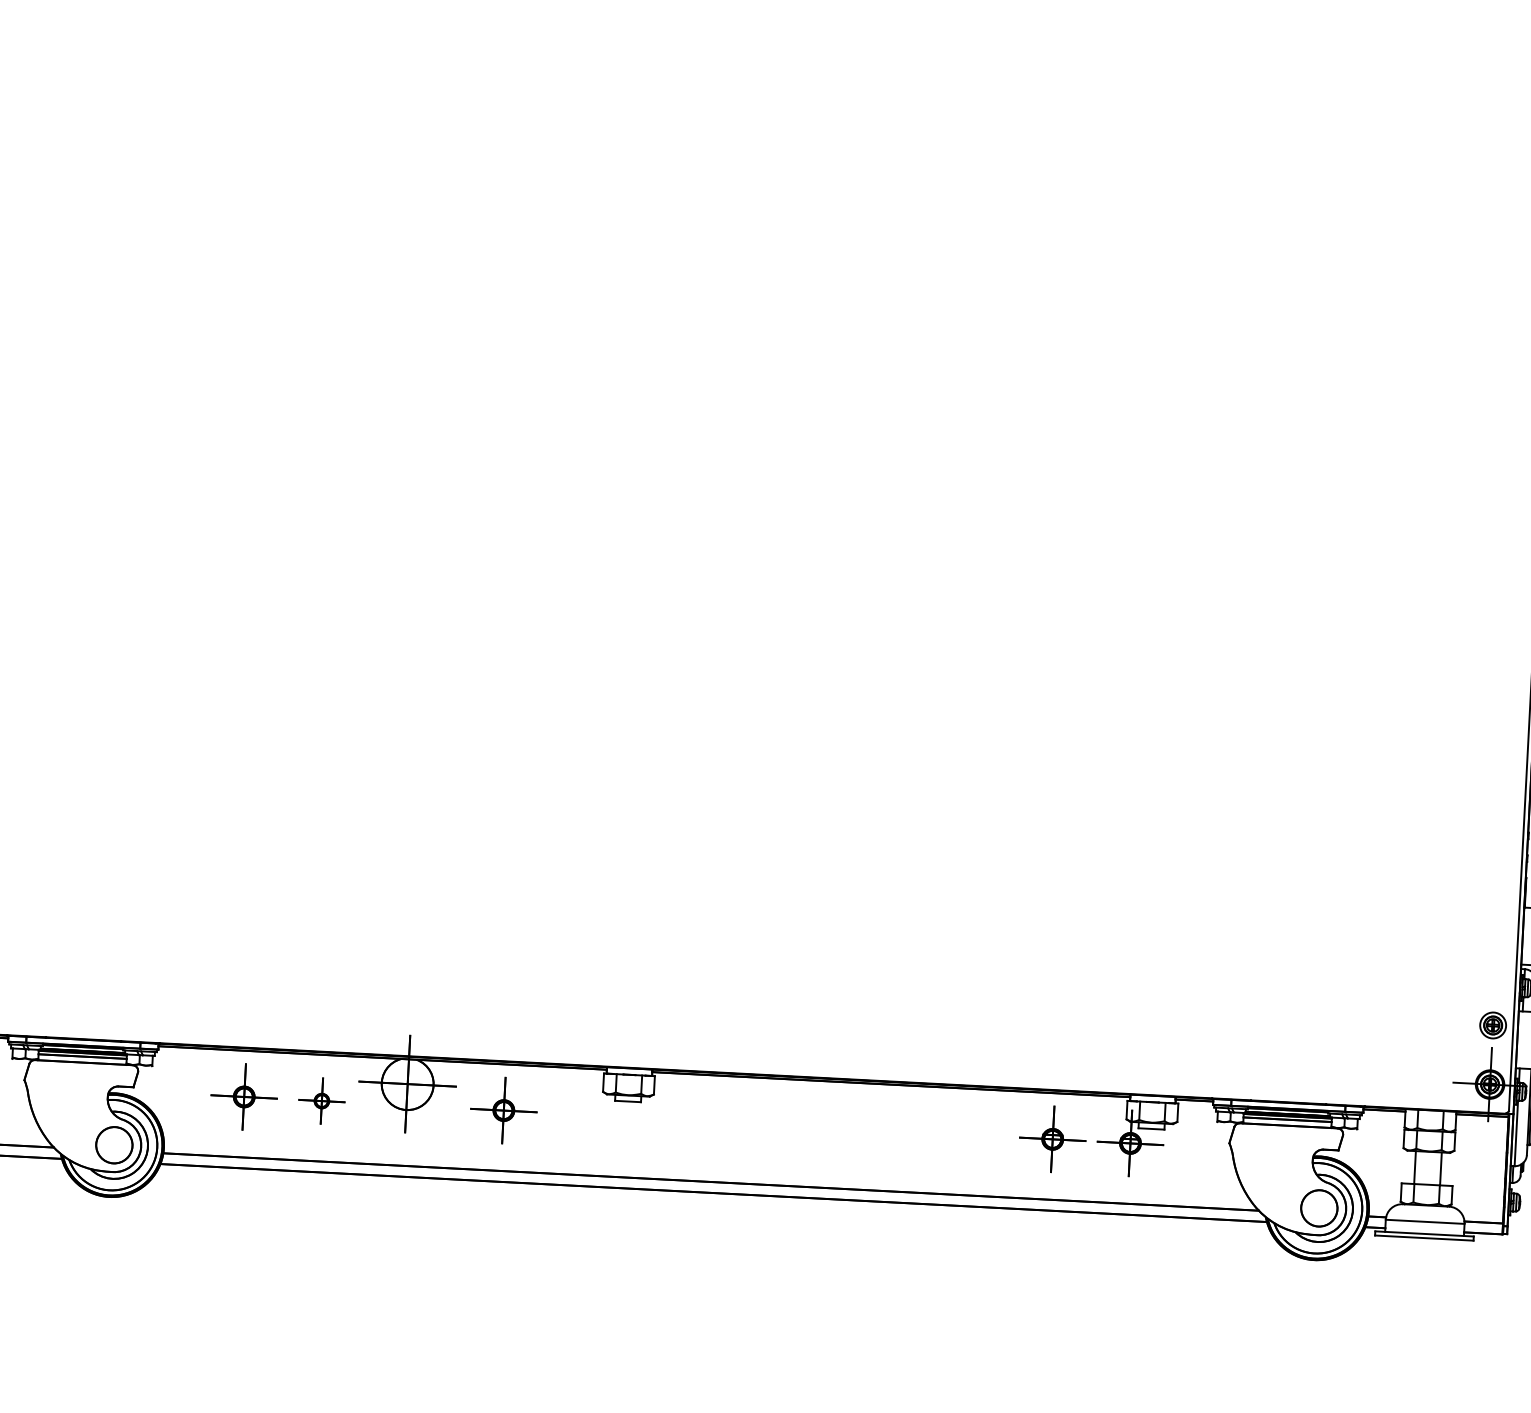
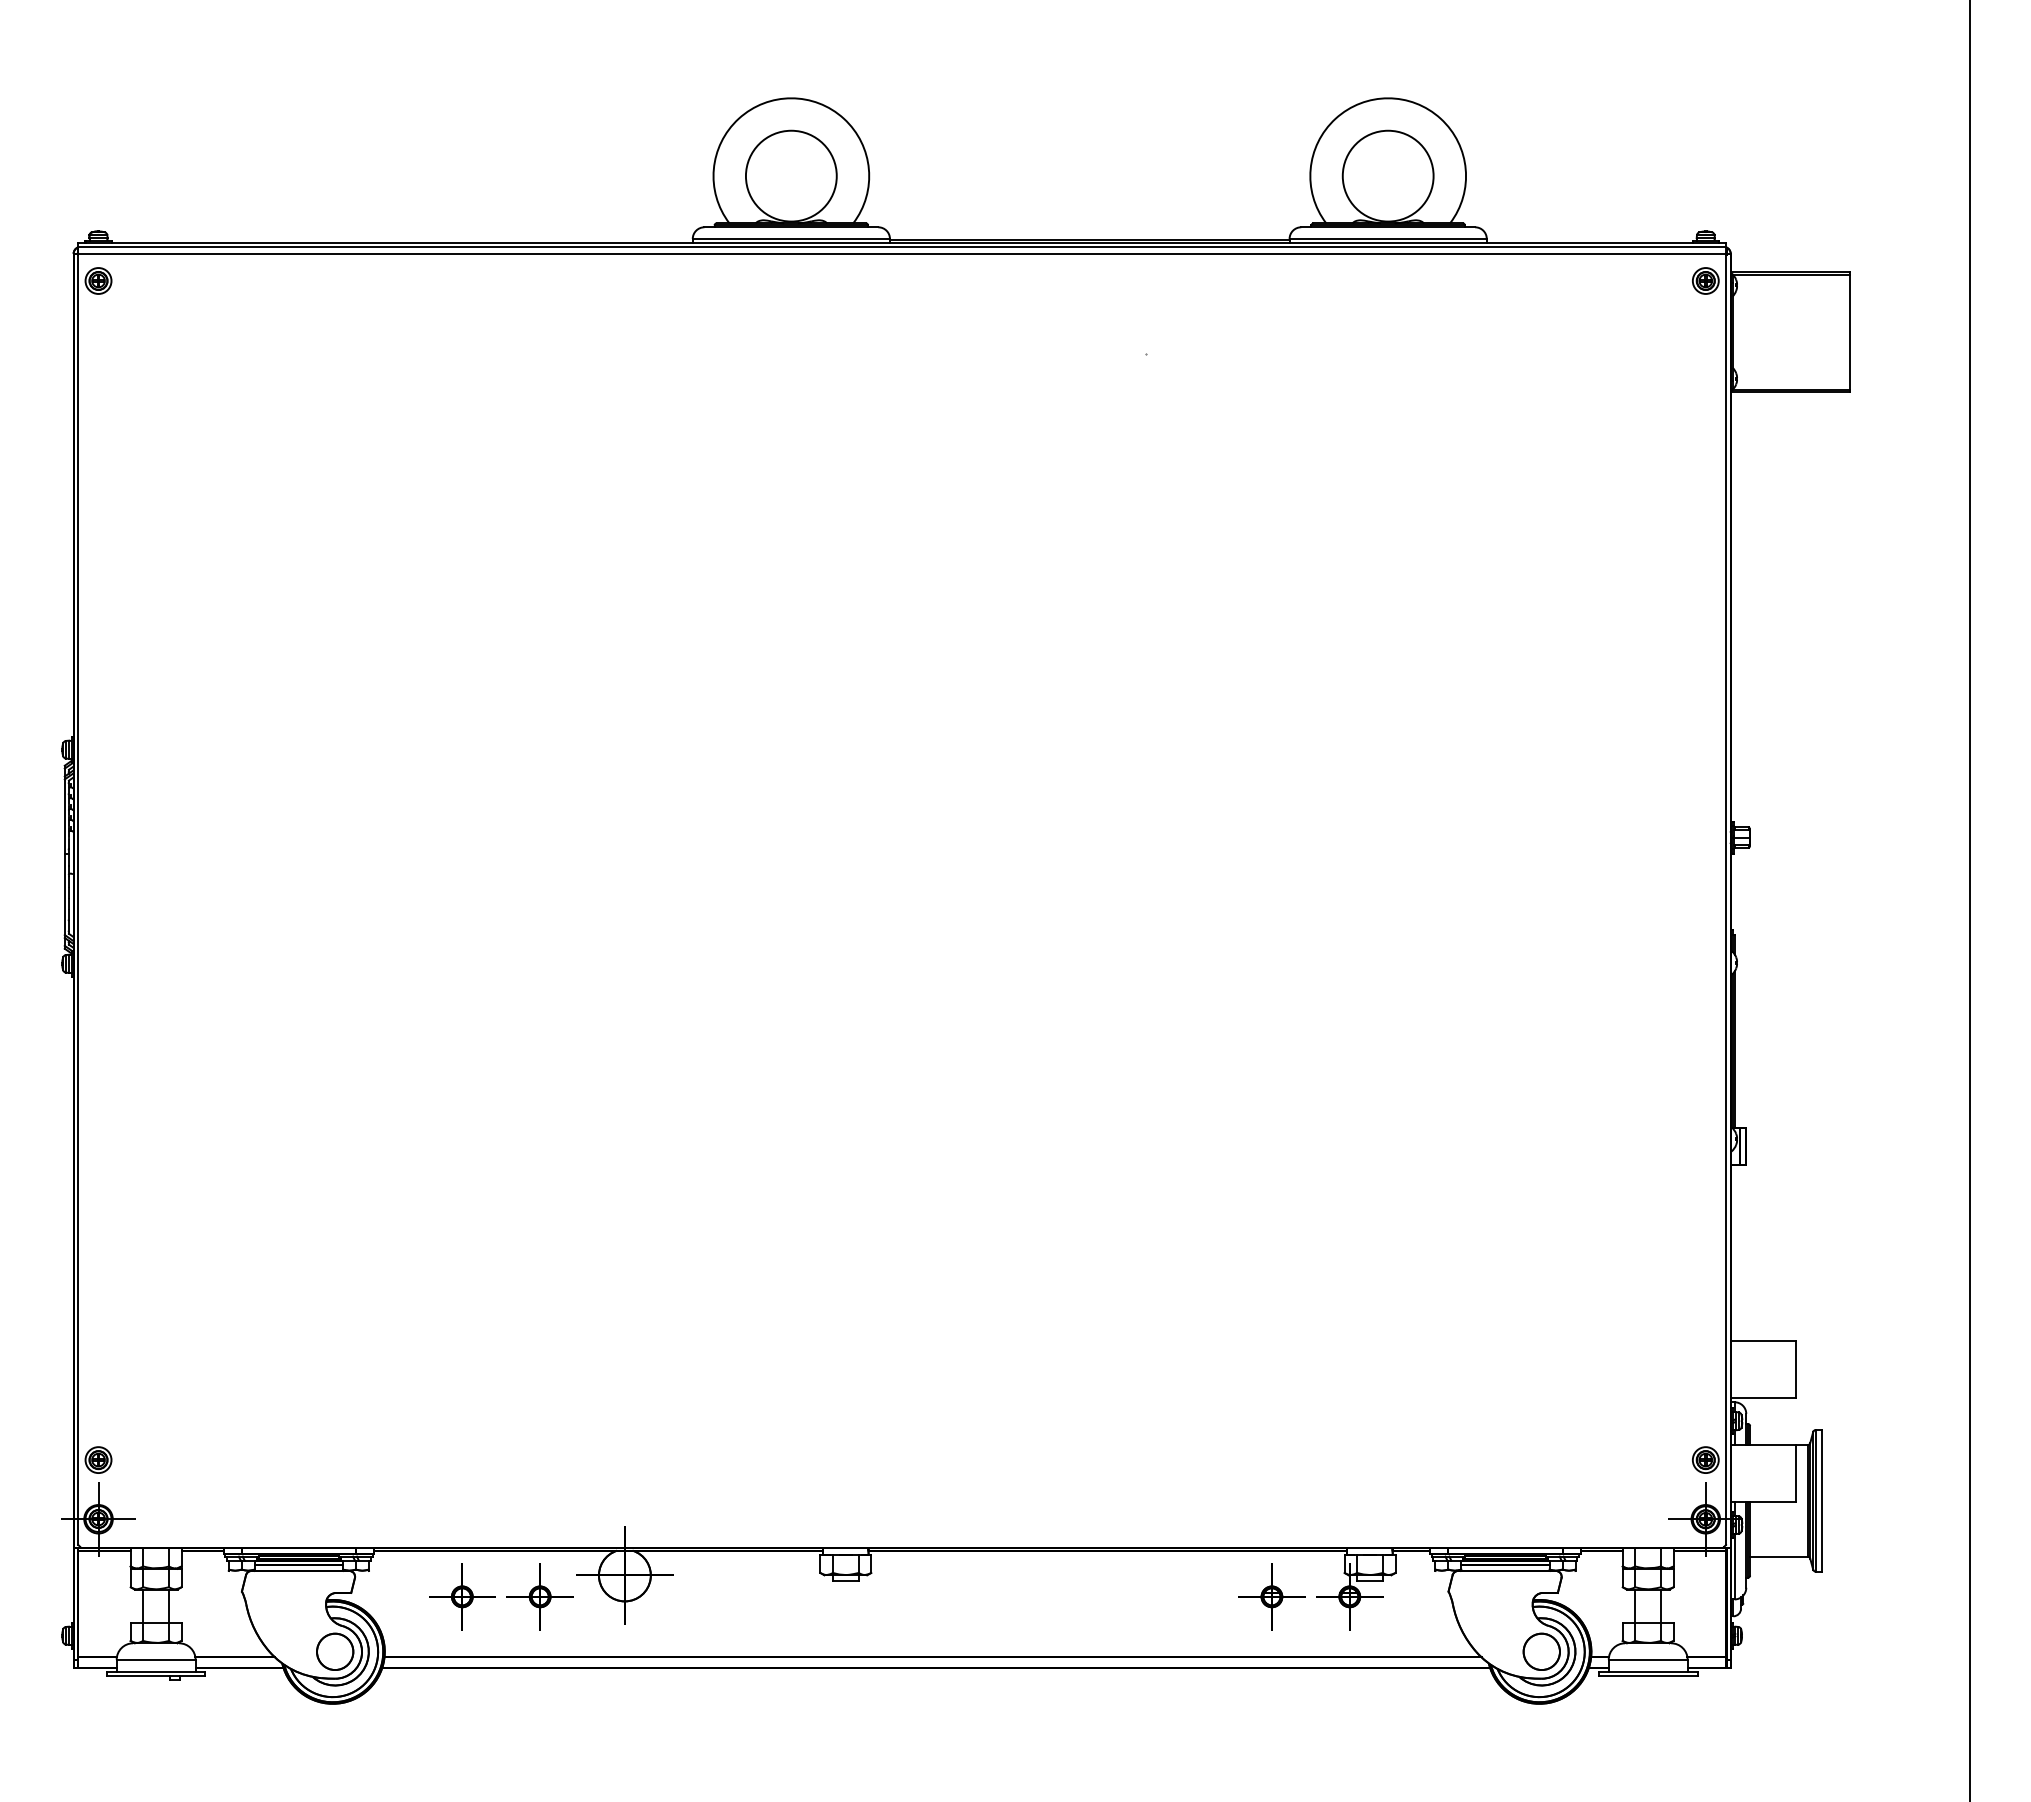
part: (321, 1100) -> (539, 1596), size x1.43
part: (504, 1110) -> (722, 1596), removed

